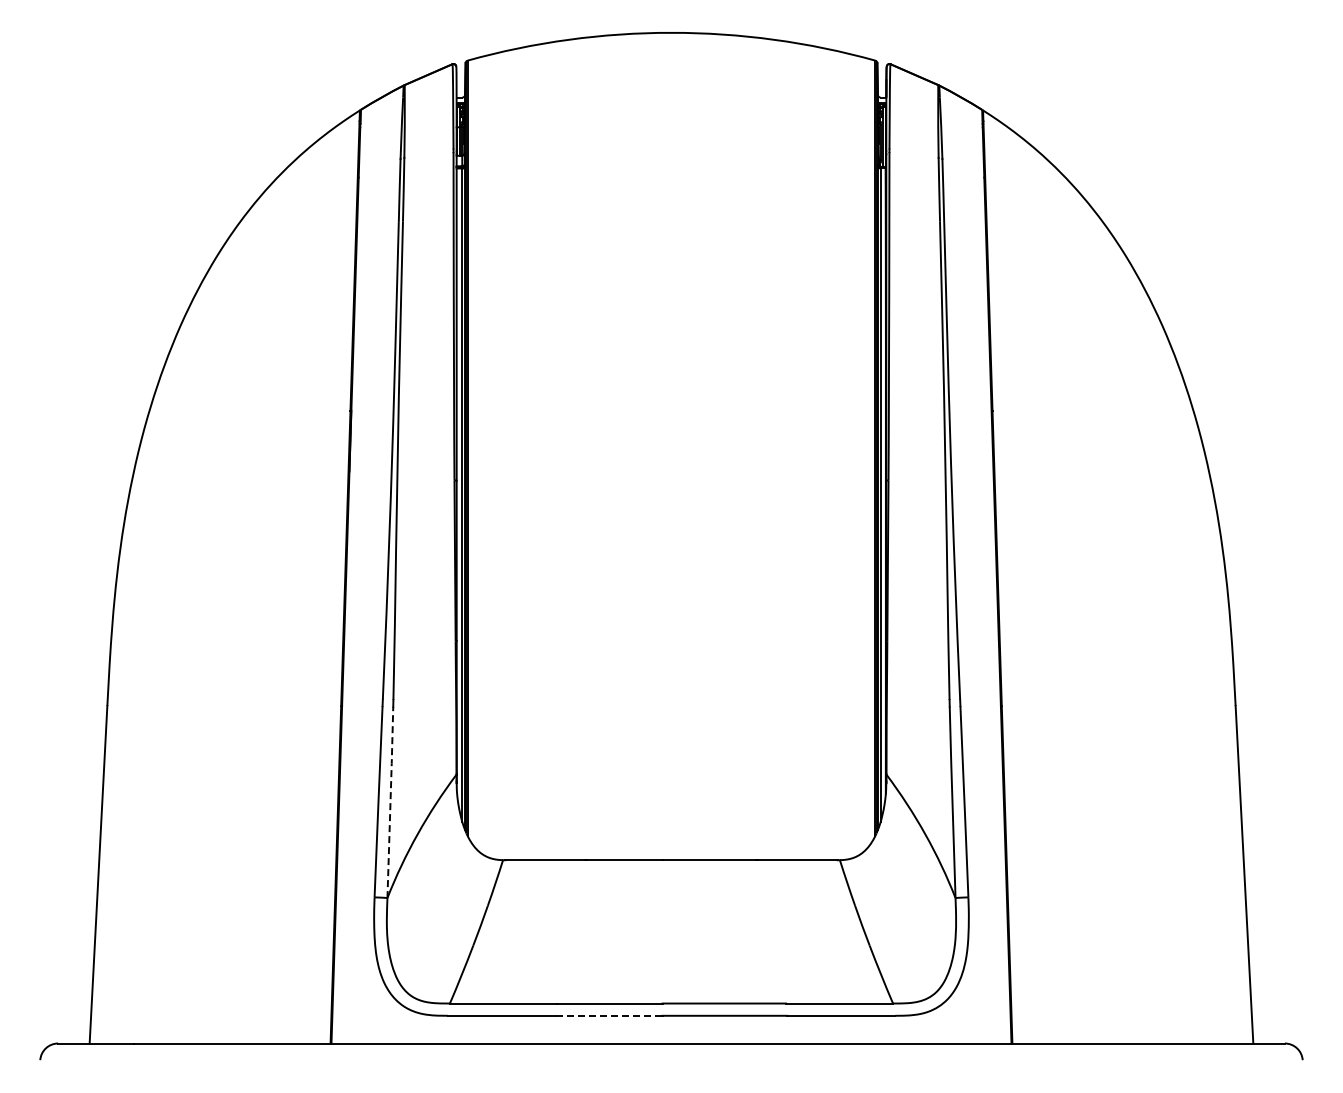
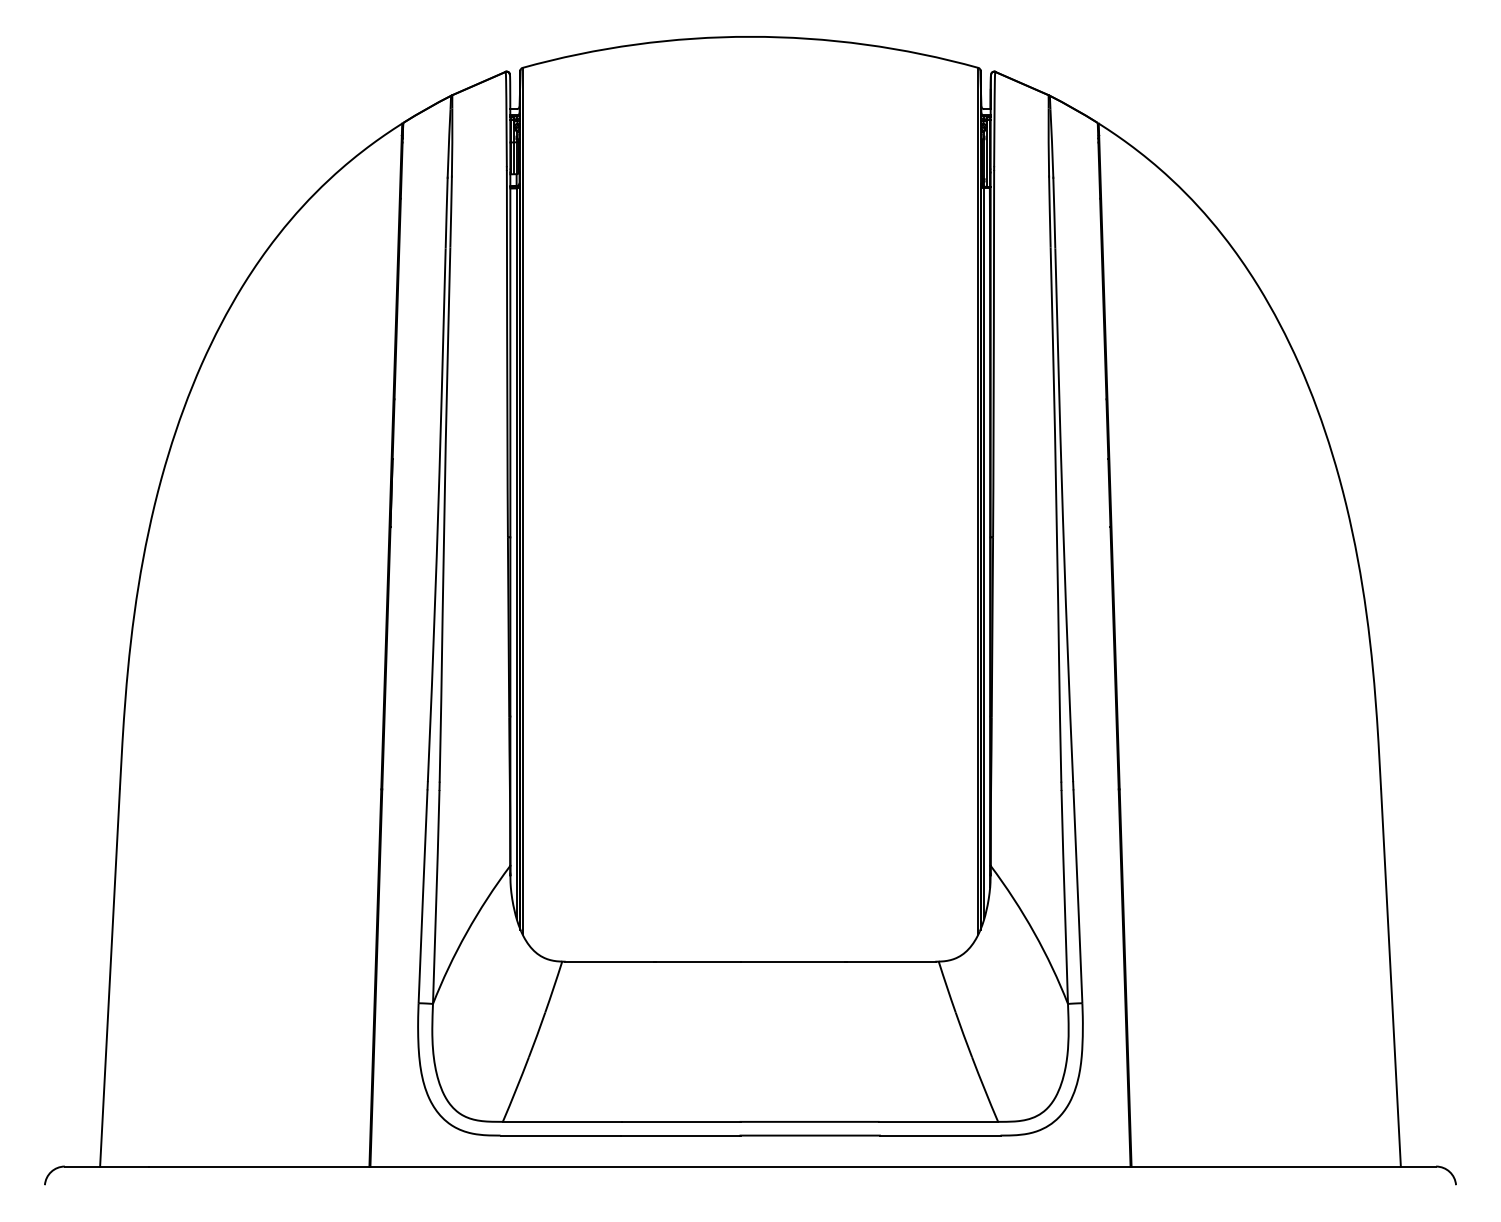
line: (390, 801) -> (436, 896), dashed -> solid
line: (608, 1015) -> (680, 1135), dashed -> solid

